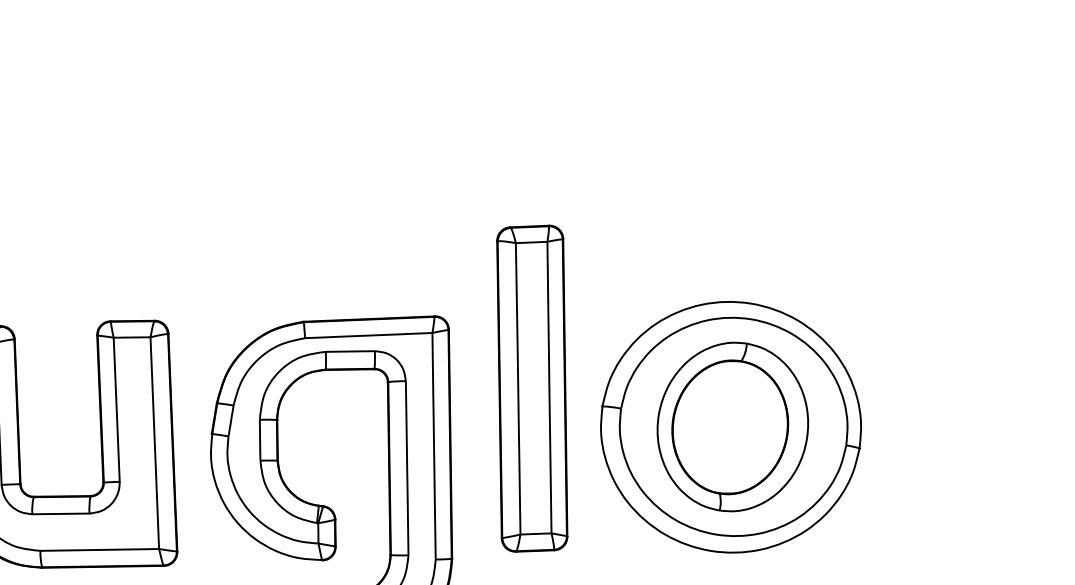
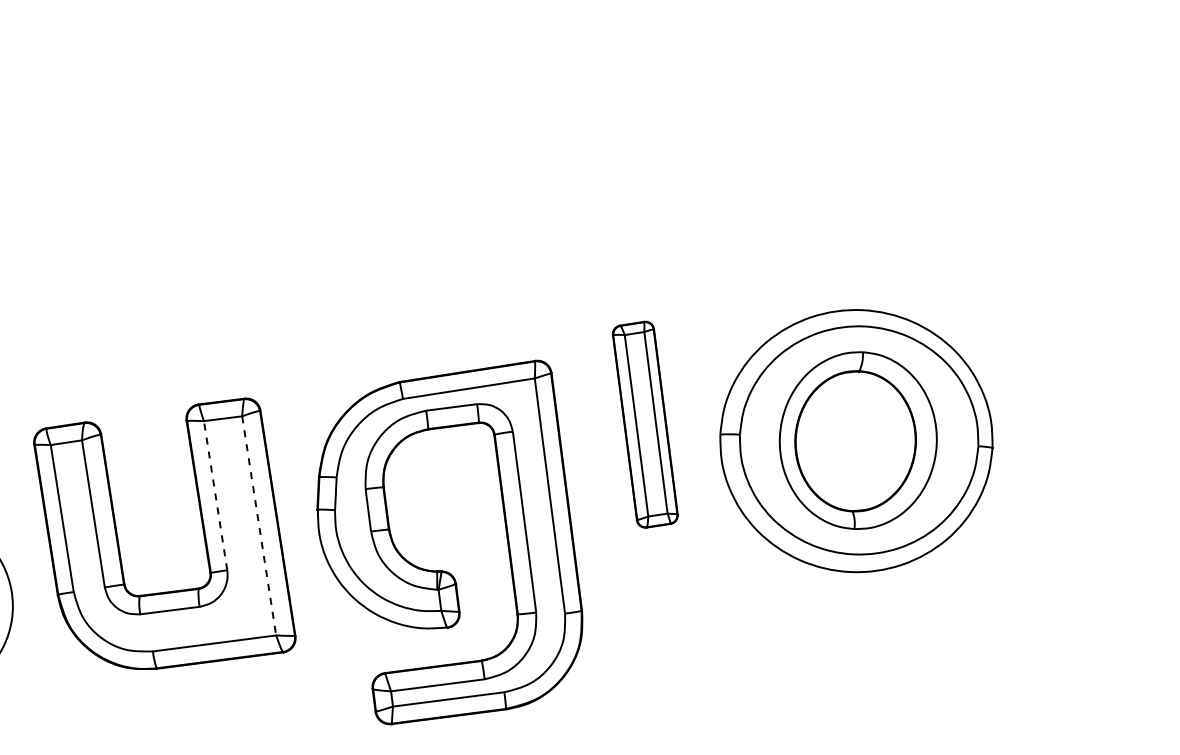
part: (532, 388) -> (645, 424), size x0.6
line: (116, 409) -> (215, 495), solid -> dashed
line: (155, 442) -> (259, 525), solid -> dashed

